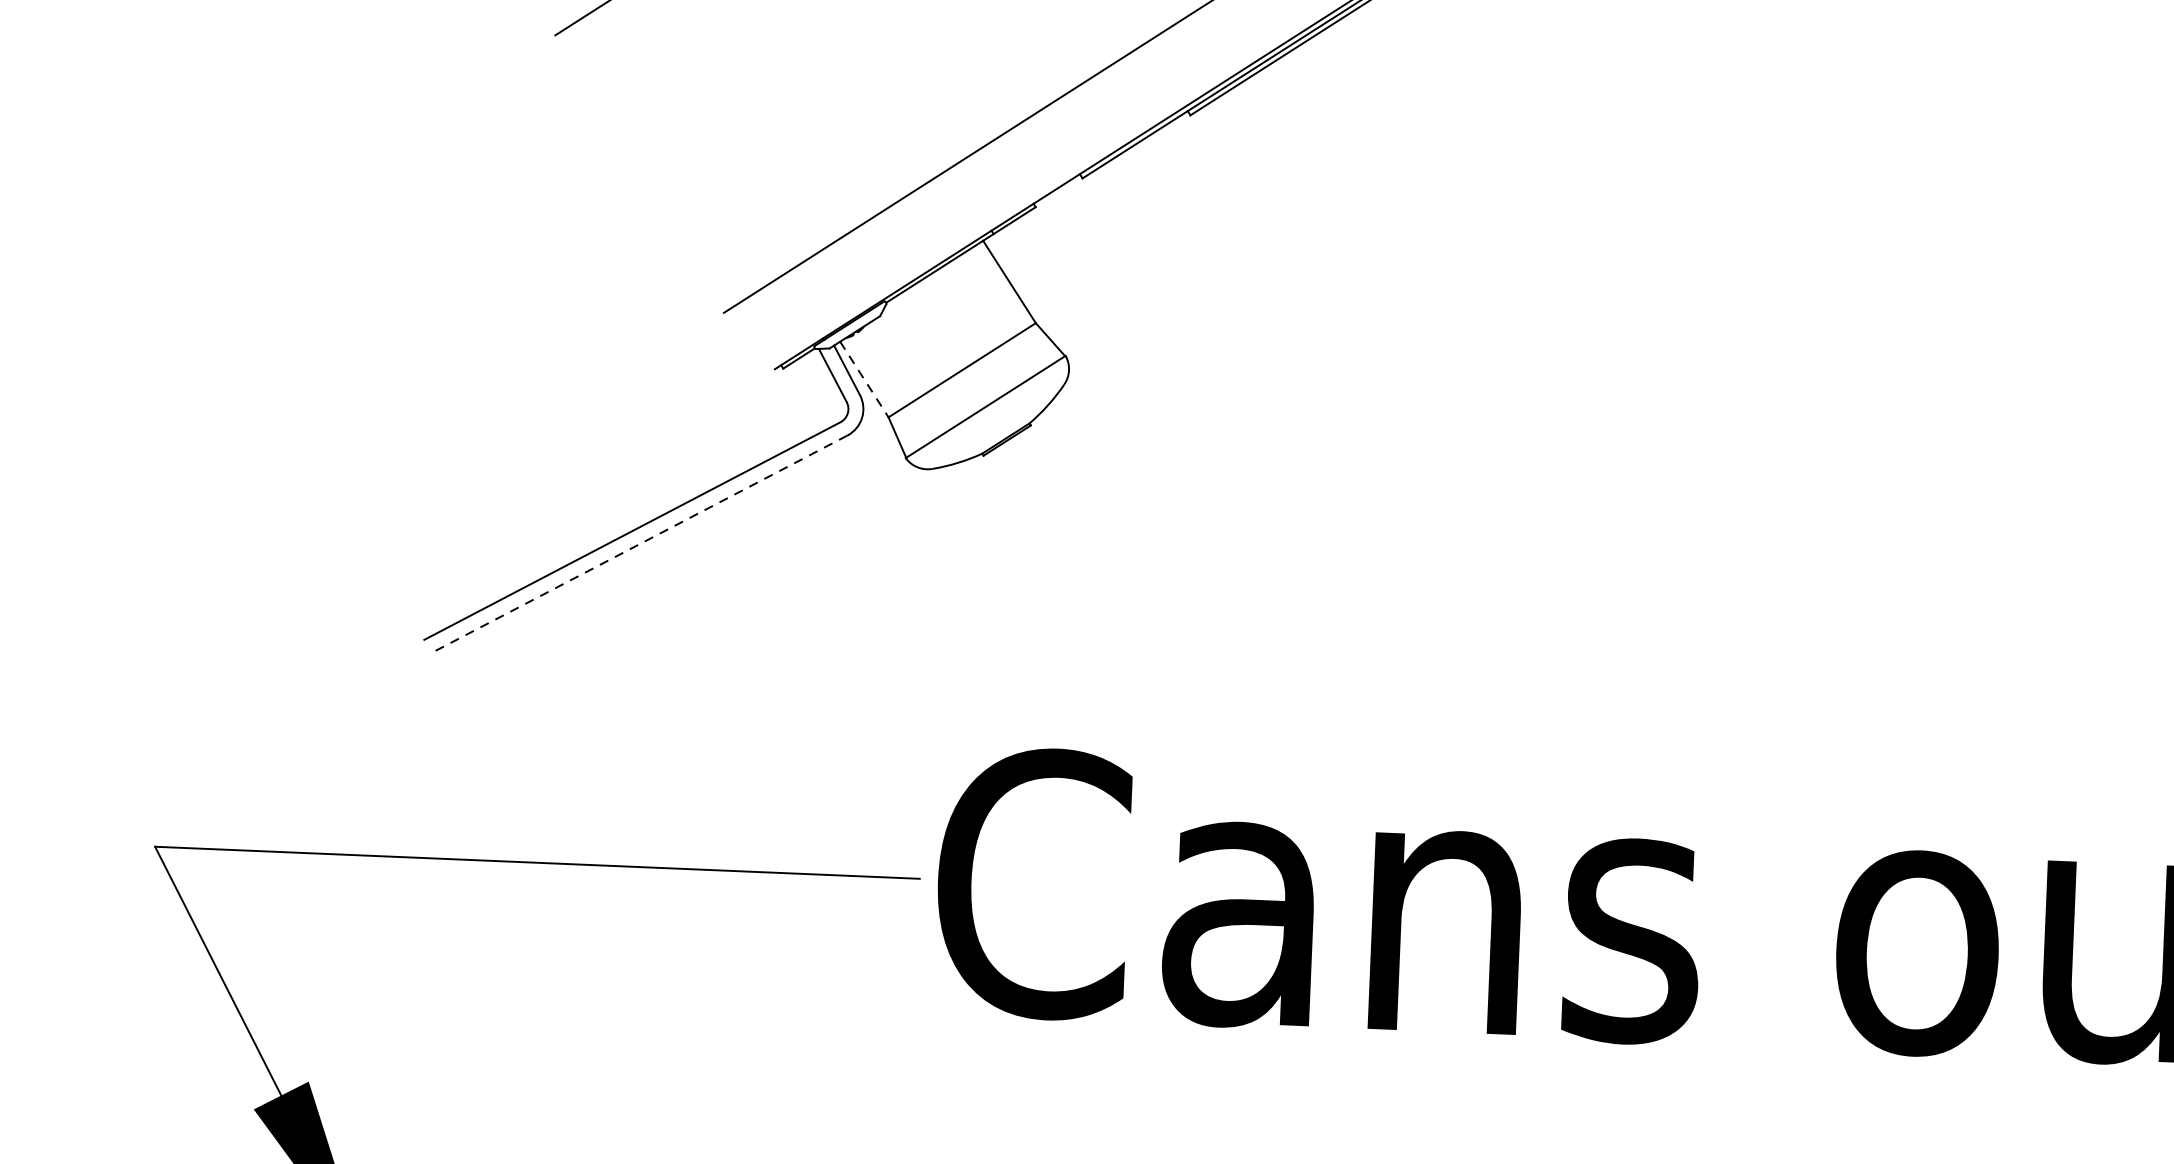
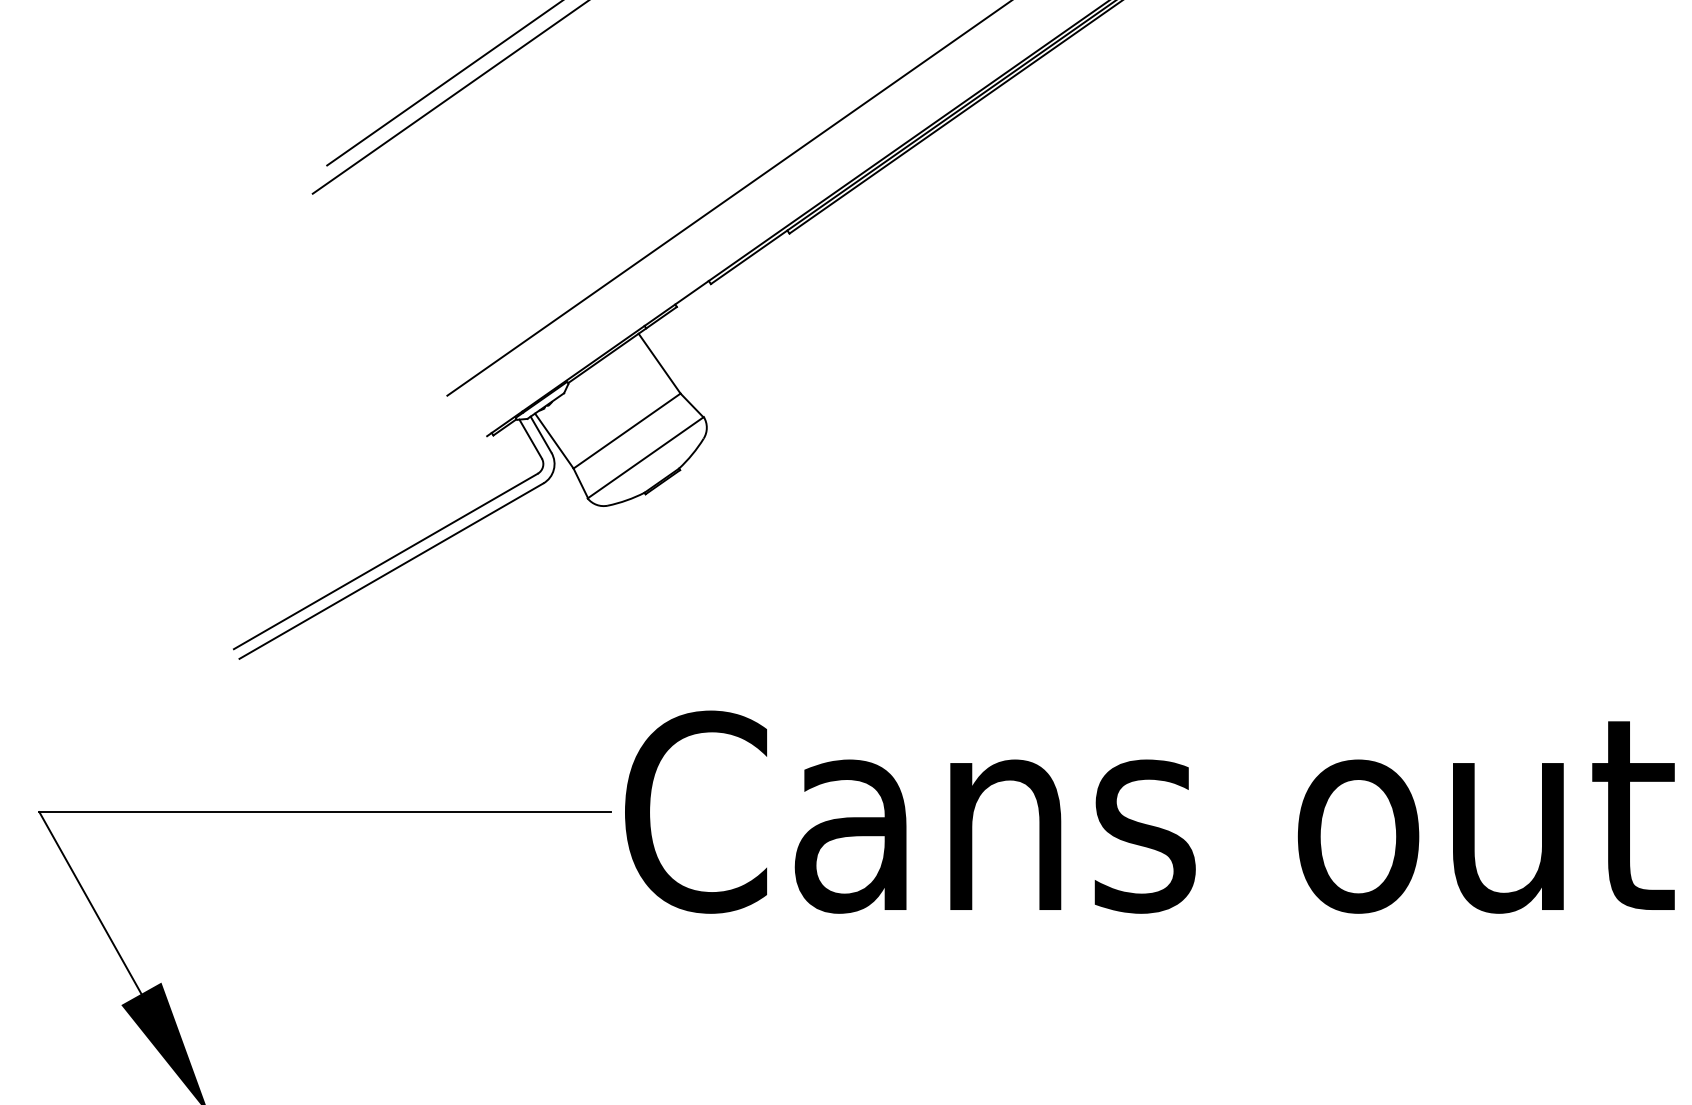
line: (864, 380) -> (554, 441), dashed -> solid
line: (639, 544) -> (391, 571), dashed -> solid

